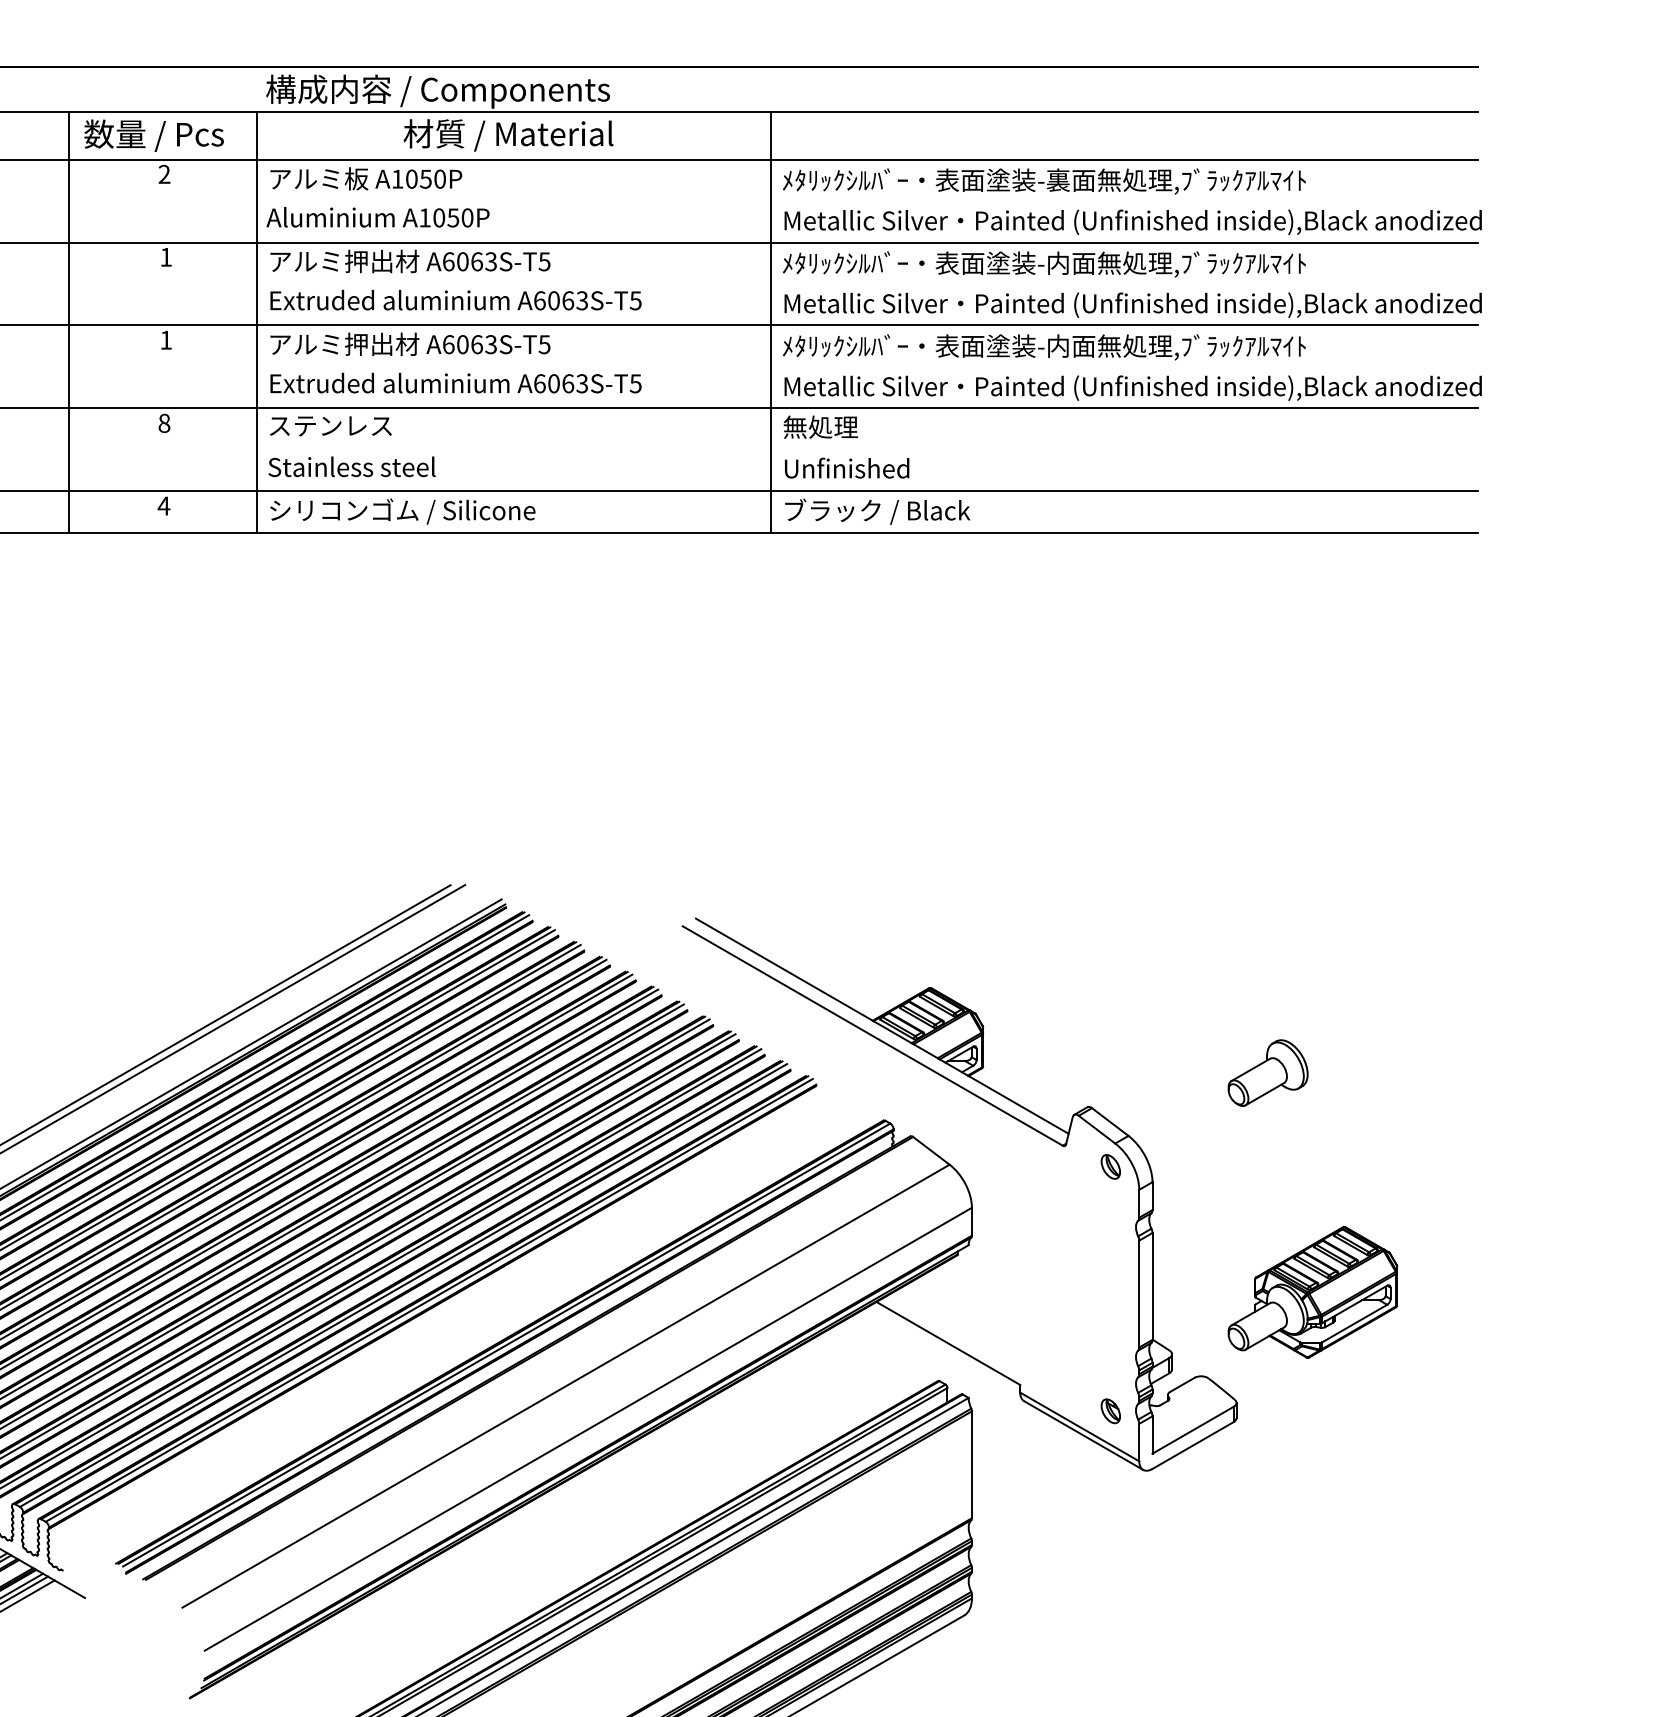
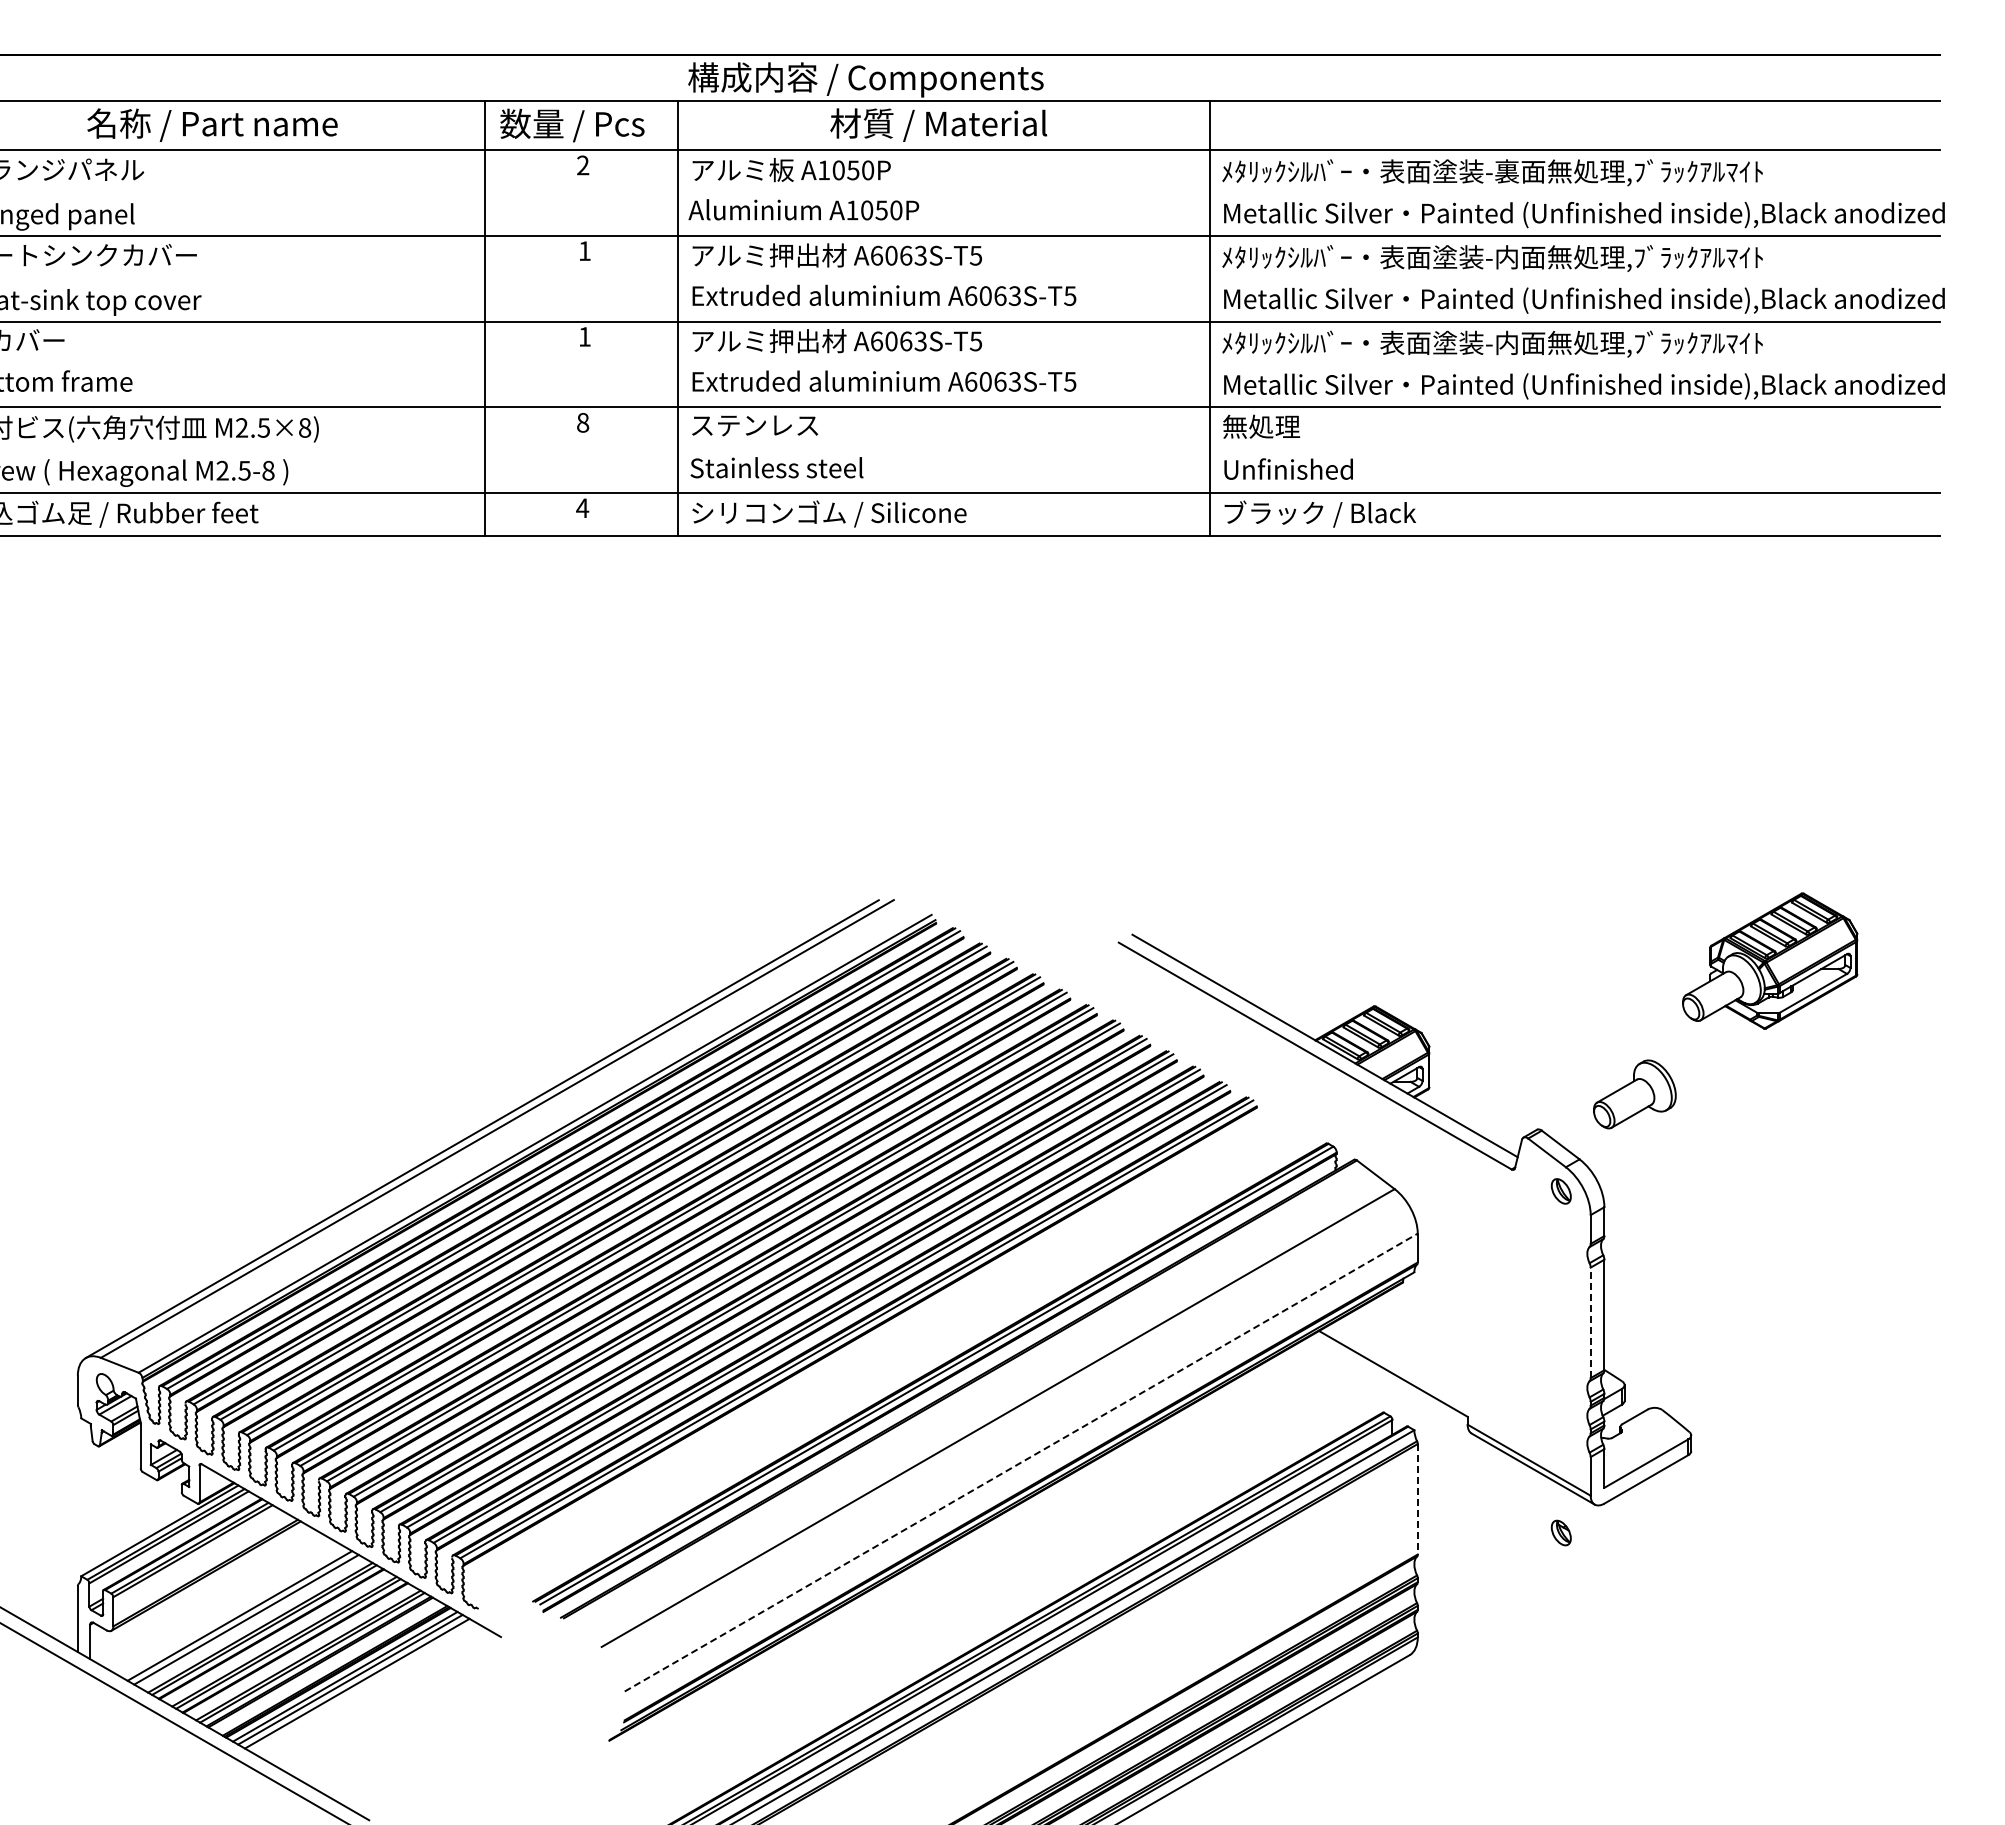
part: (1267, 1073) -> (1634, 1094), moved
part: (1313, 1291) -> (1770, 960), moved
line: (1139, 1293) -> (1590, 1322), solid -> dashed
part: (1110, 1410) -> (1560, 1532), moved
line: (588, 1429) -> (1021, 1462), solid -> dashed
line: (971, 1464) -> (1417, 1499), solid -> dashed

